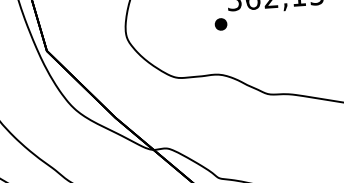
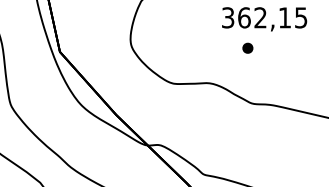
part: (220, 23) -> (247, 47), moved

